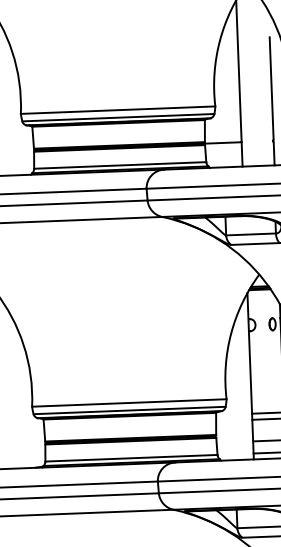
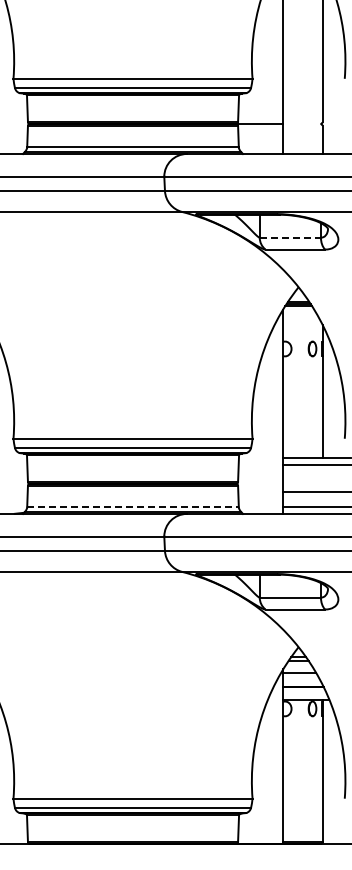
line: (251, 234) -> (290, 237), solid -> dashed
line: (131, 458) -> (133, 506), solid -> dashed

